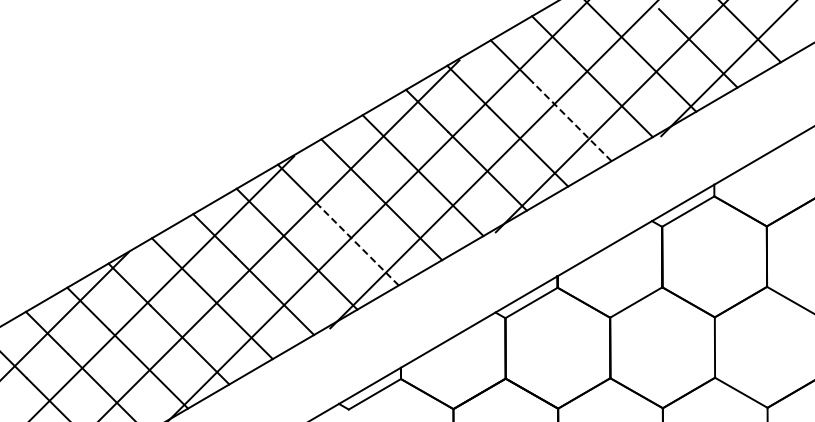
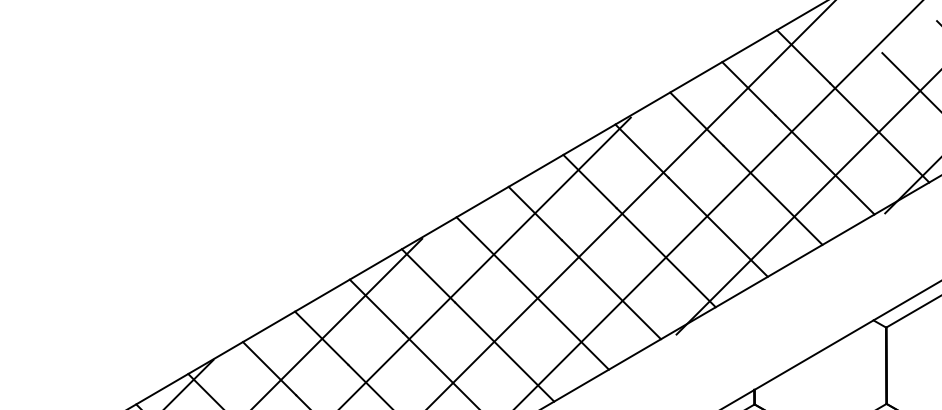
line: (572, 121) -> (773, 194), dashed -> solid
line: (359, 246) -> (504, 352), dashed -> solid

